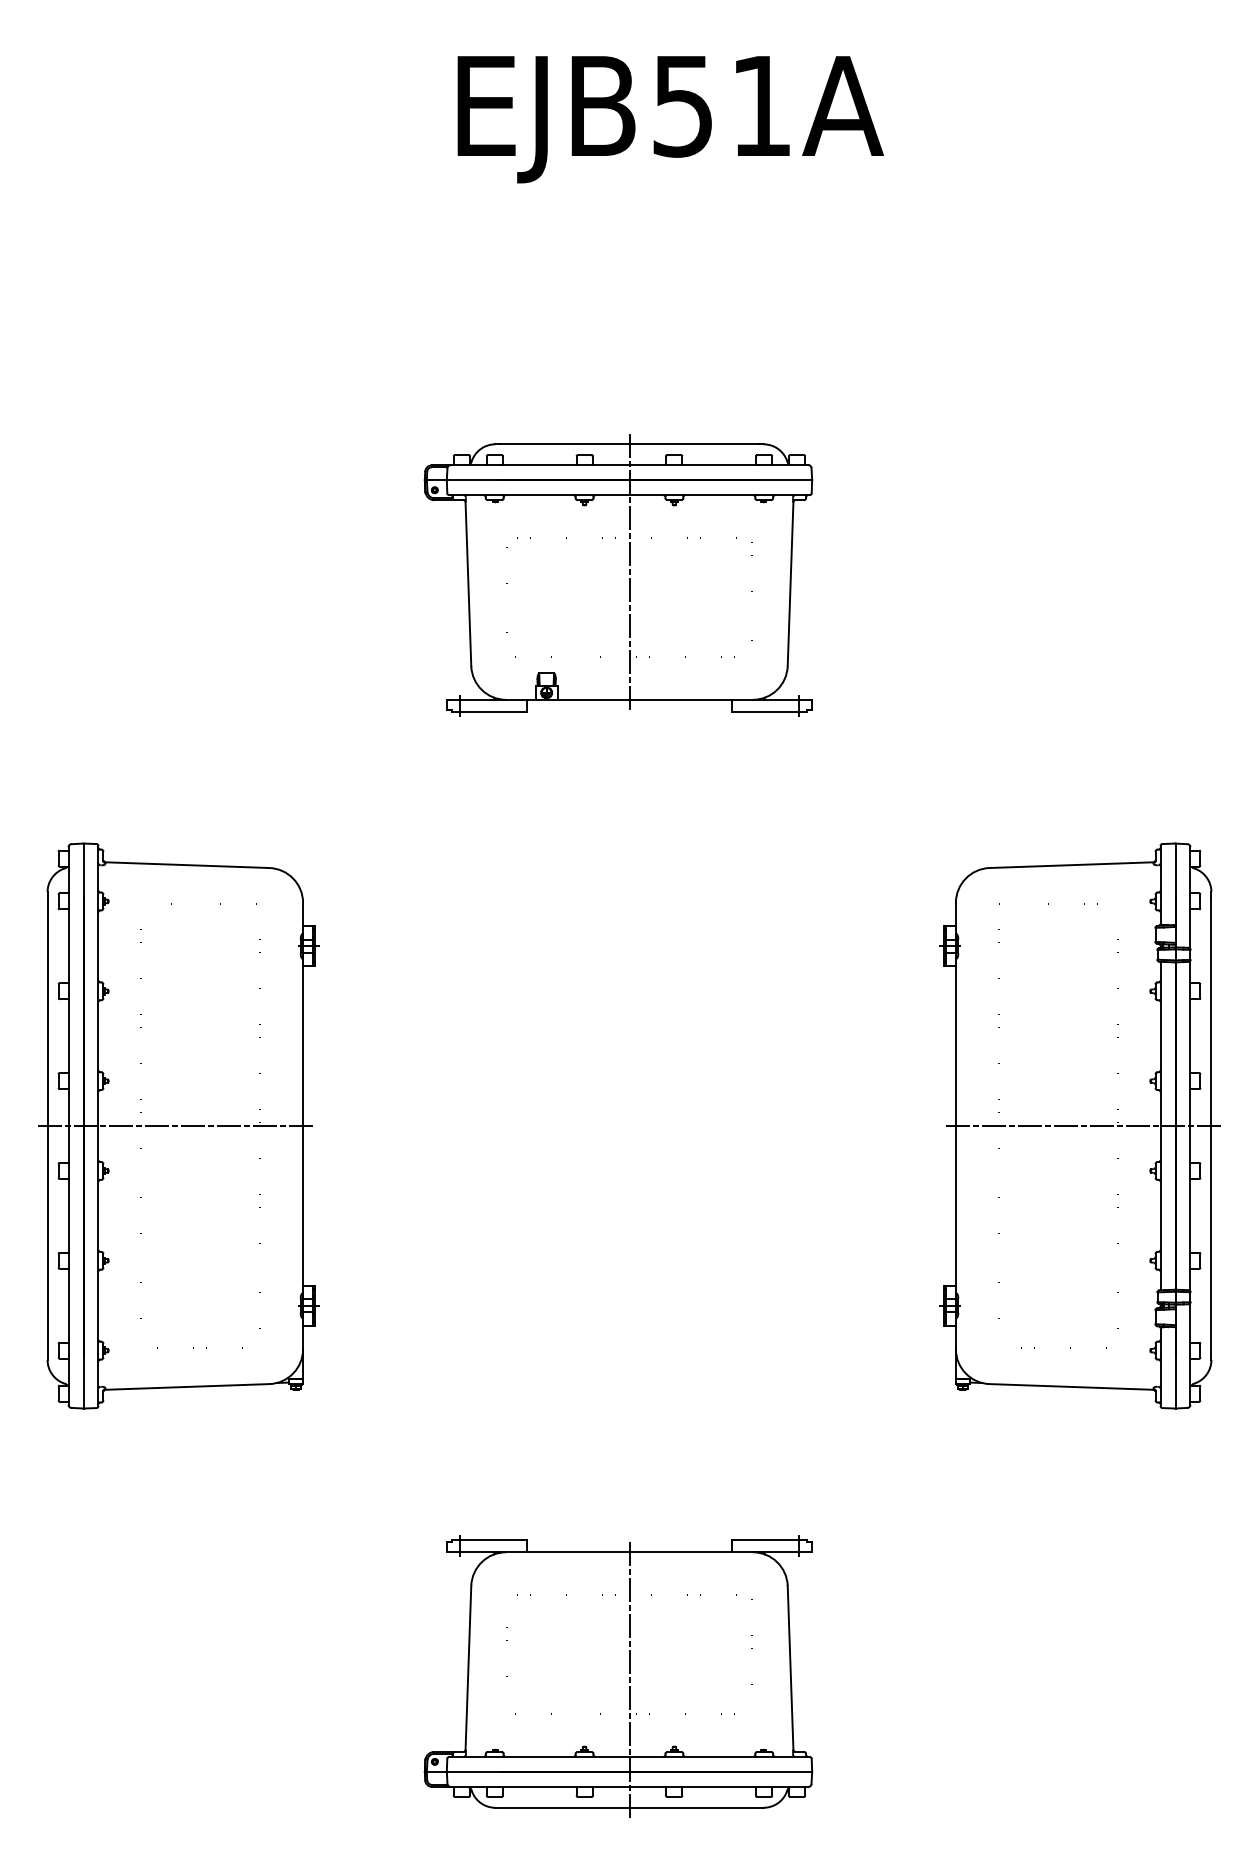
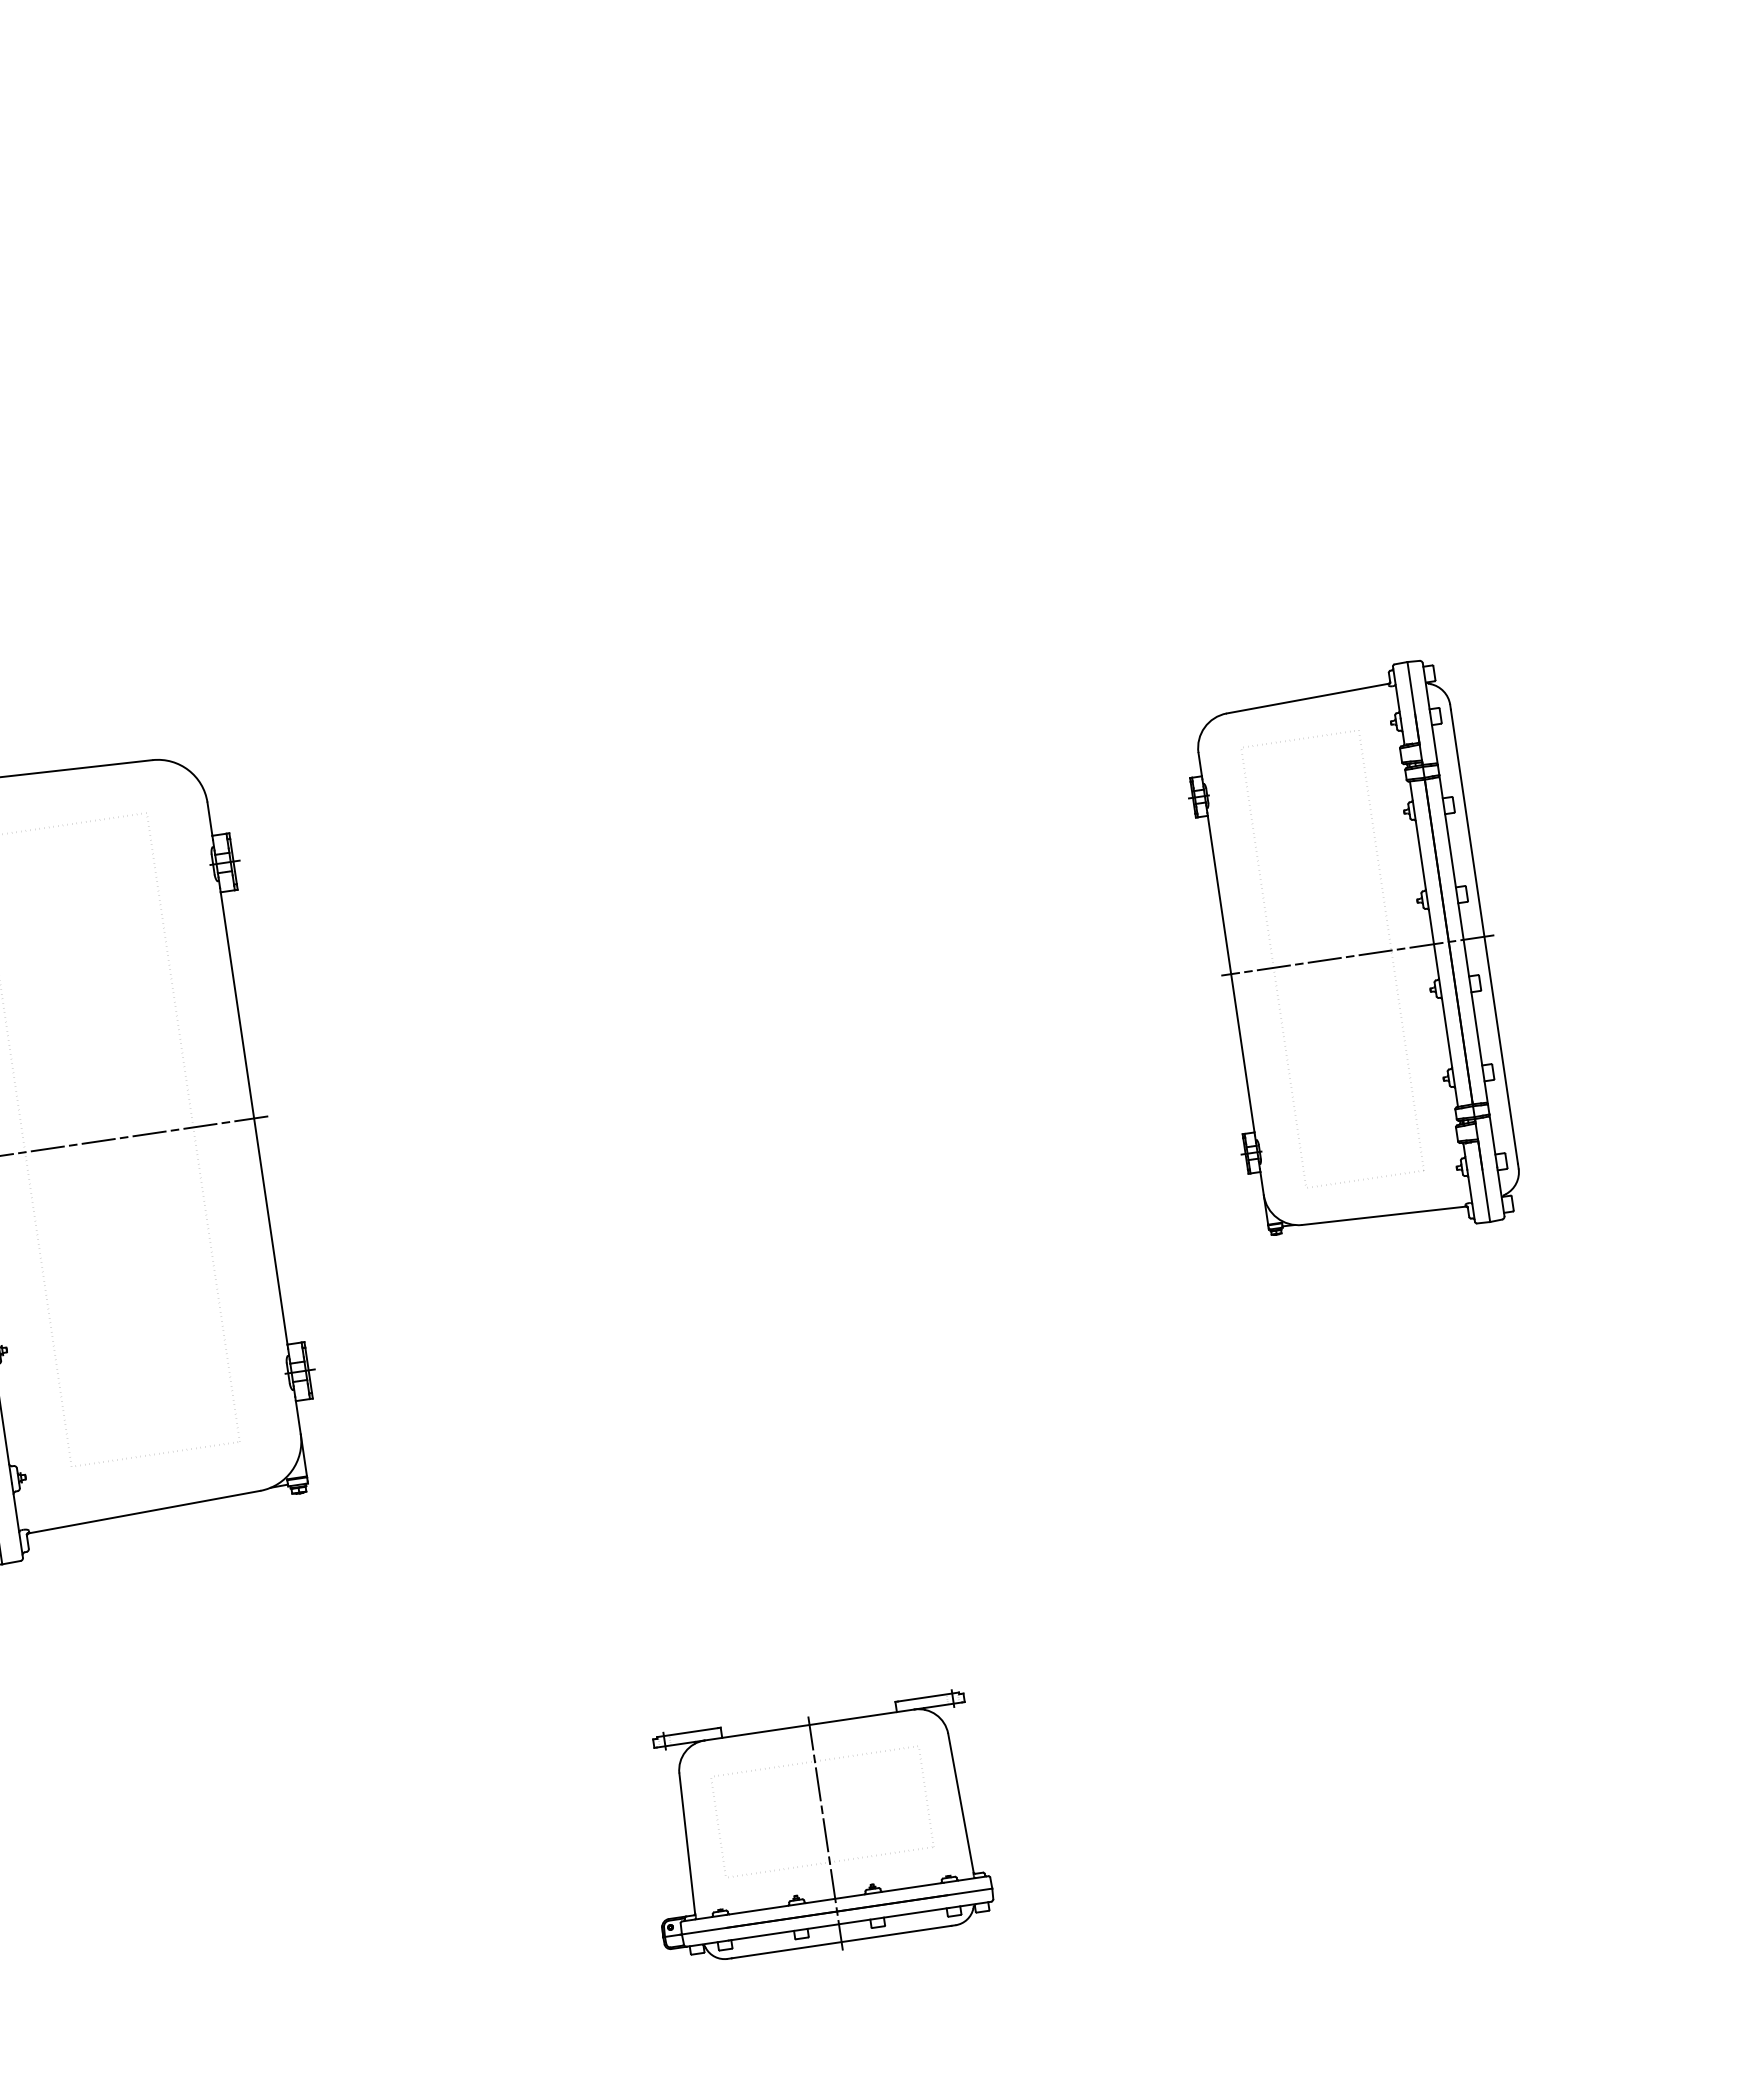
part: (618, 575) -> (585, 272), removed
part: (1079, 1125) -> (1353, 955), size x0.7
part: (618, 1676) -> (815, 1831), size x0.6

